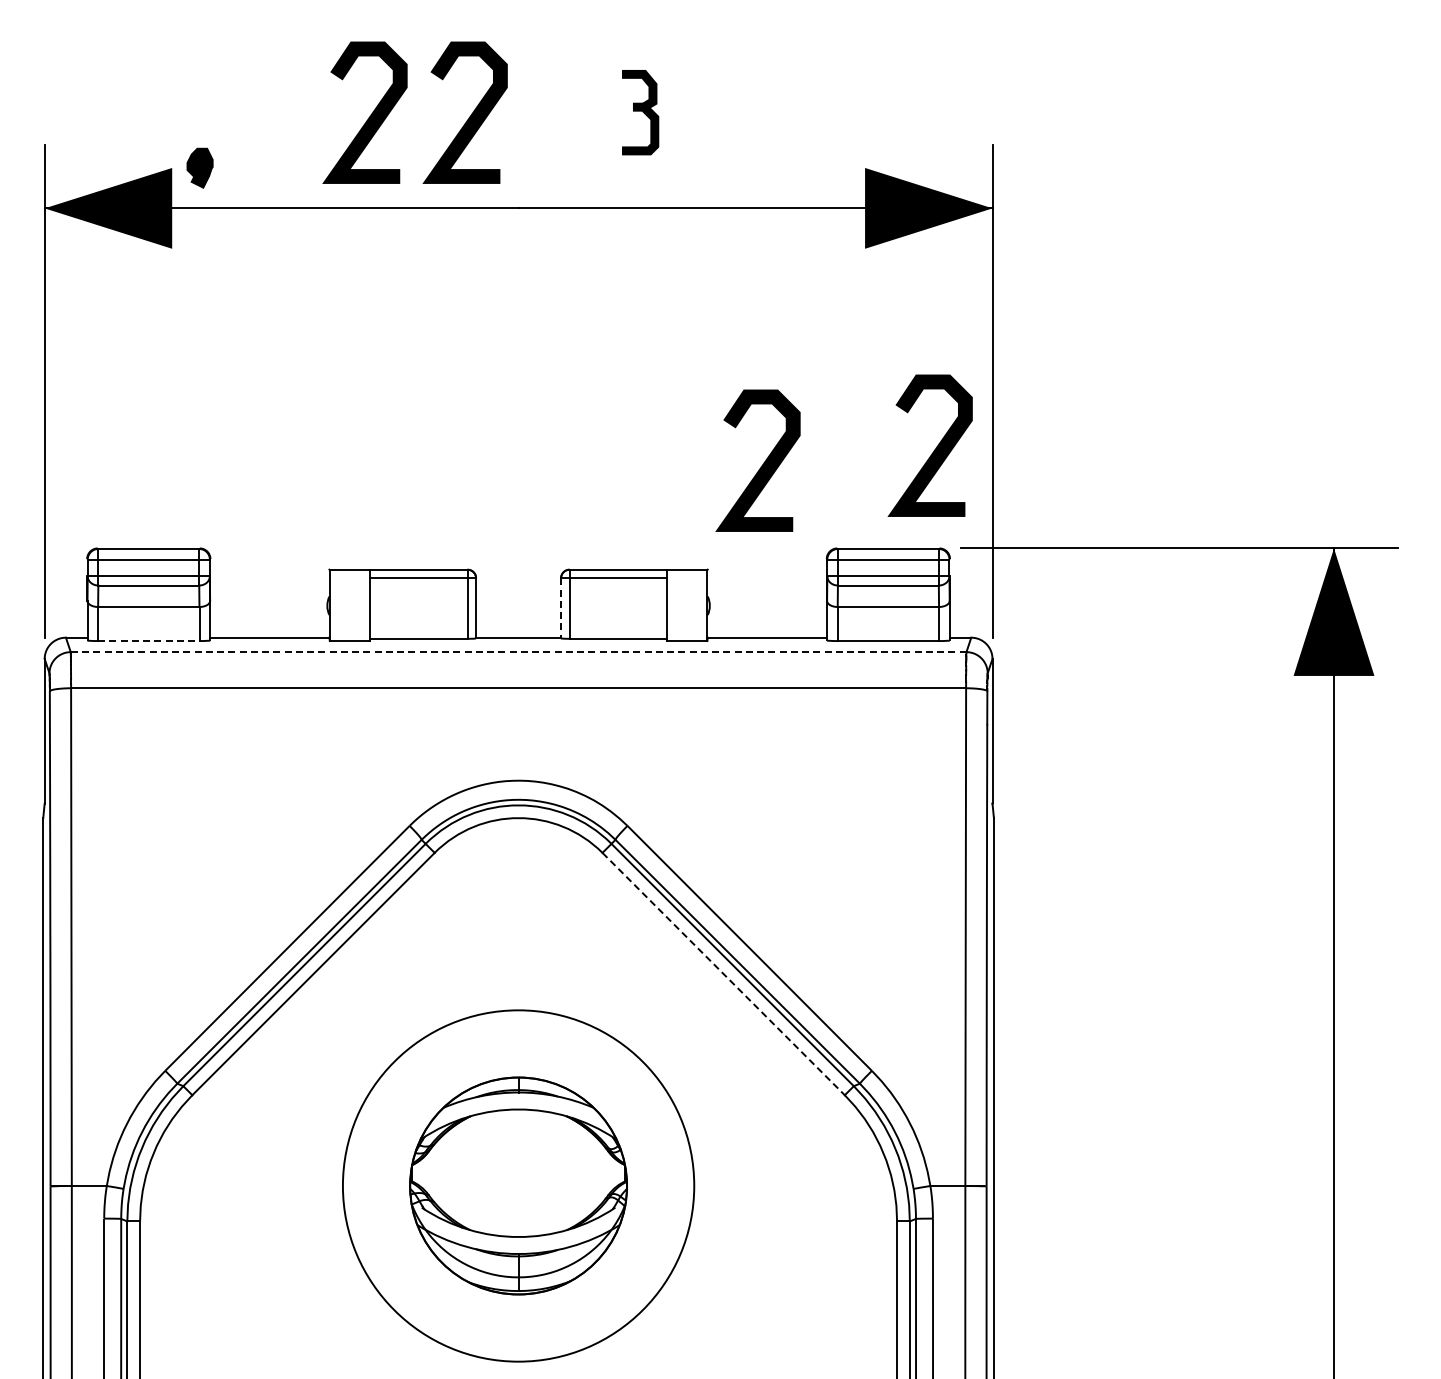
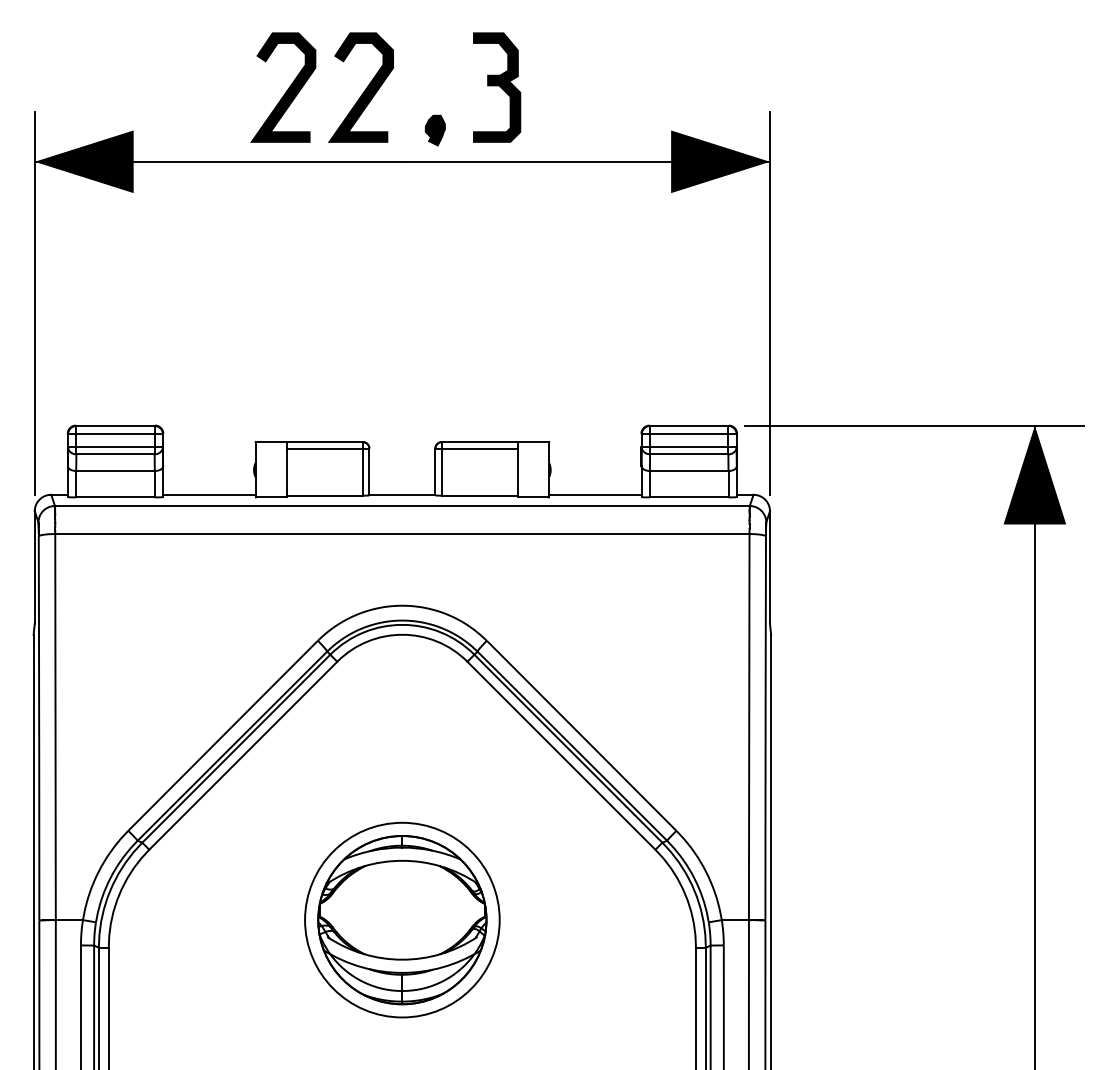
part: (640, 112) -> (496, 87), size x1.67
part: (199, 167) -> (434, 130), moved
curve: (934, 449) -> (724, 348), removed
curve: (763, 462) -> (592, 358), removed
line: (561, 608) -> (435, 472), dashed -> solid
line: (148, 641) -> (115, 497), dashed -> solid
line: (518, 652) -> (402, 506), dashed -> solid
line: (724, 974) -> (562, 756), dashed -> solid
circle: (518, 1185) -> (402, 919), size x0.71

